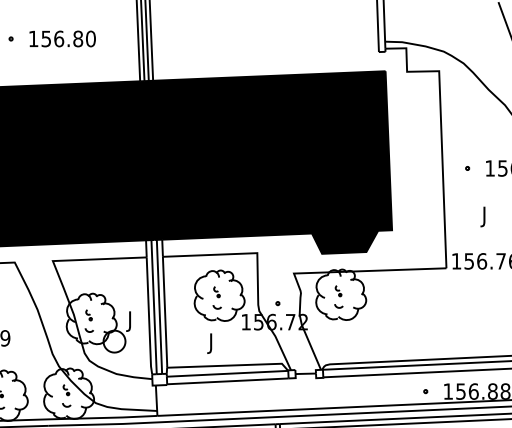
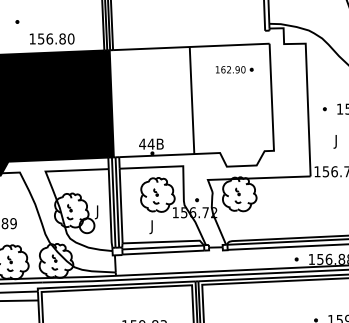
text: (61, 38) -> (51, 38), moved
fill: (269, 161) -> (191, 104), removed

